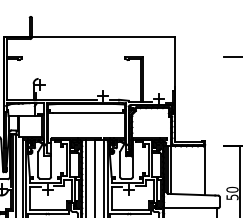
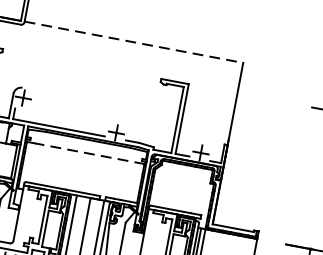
line: (103, 36) -> (133, 41), solid -> dashed
line: (89, 112) -> (90, 153), solid -> dashed

